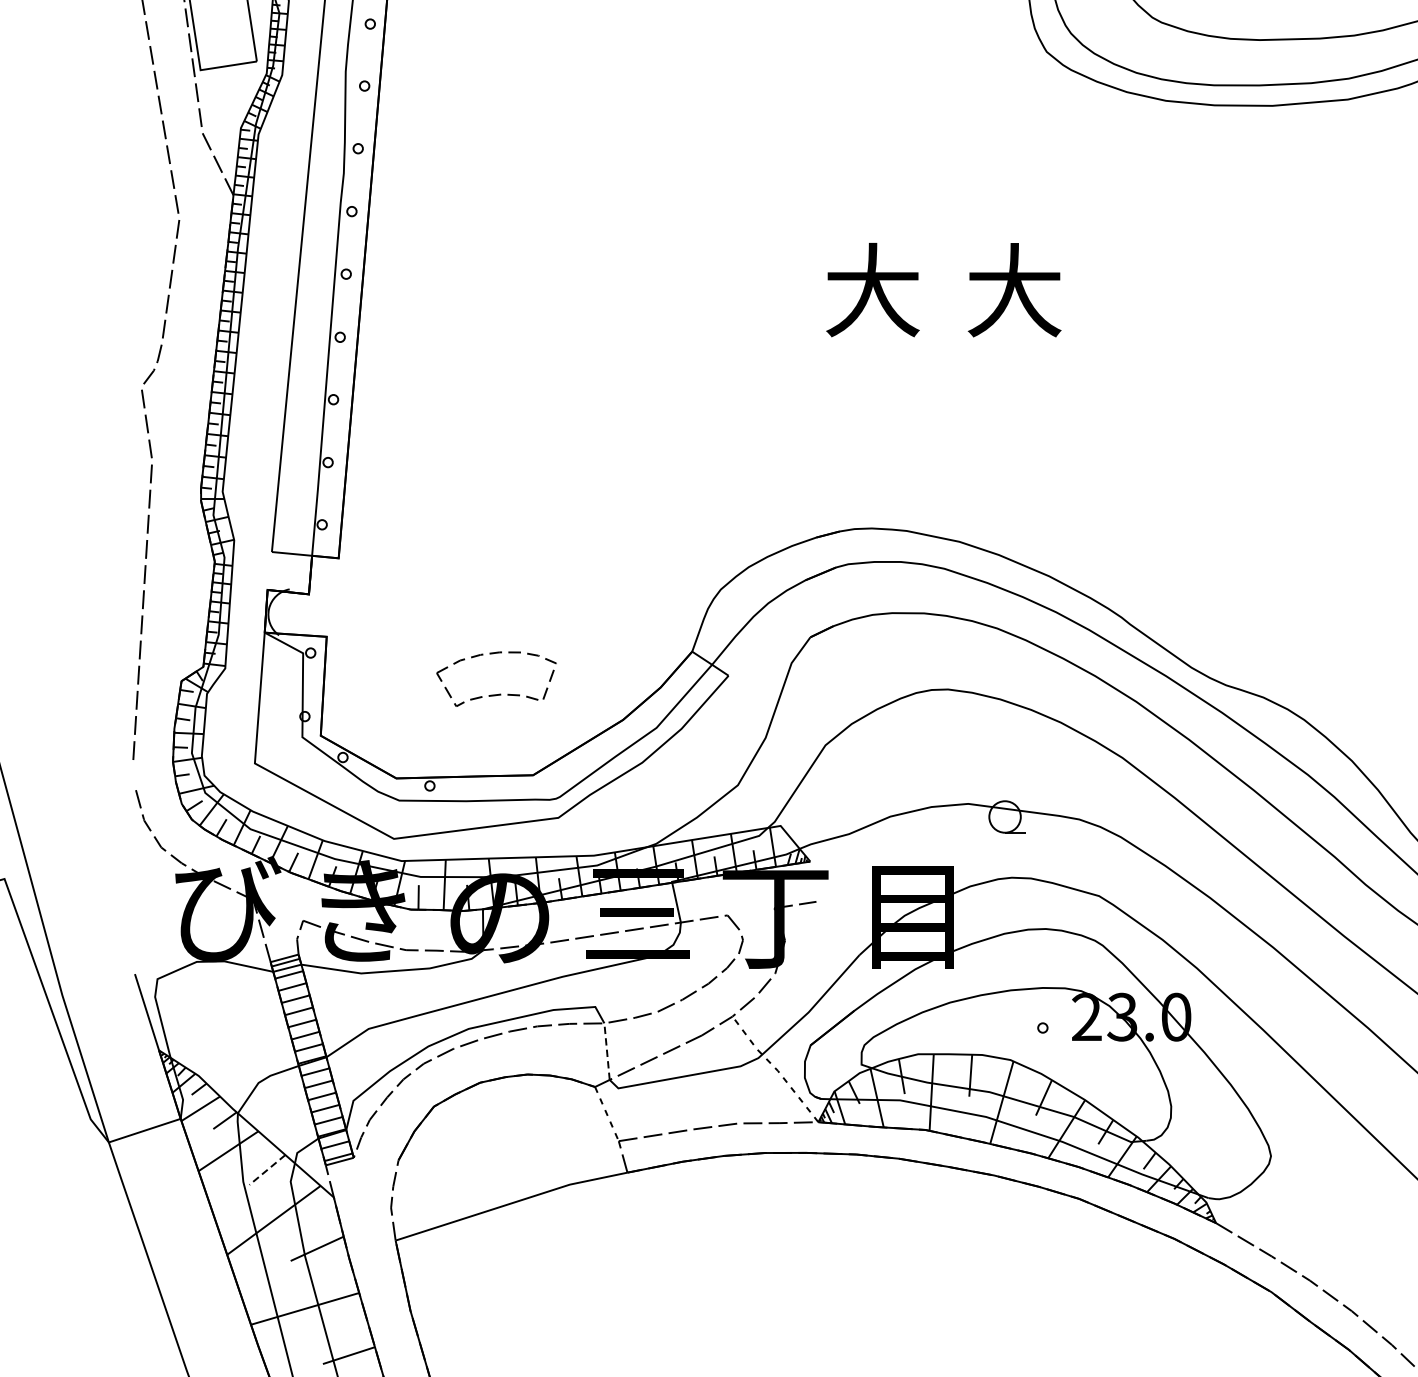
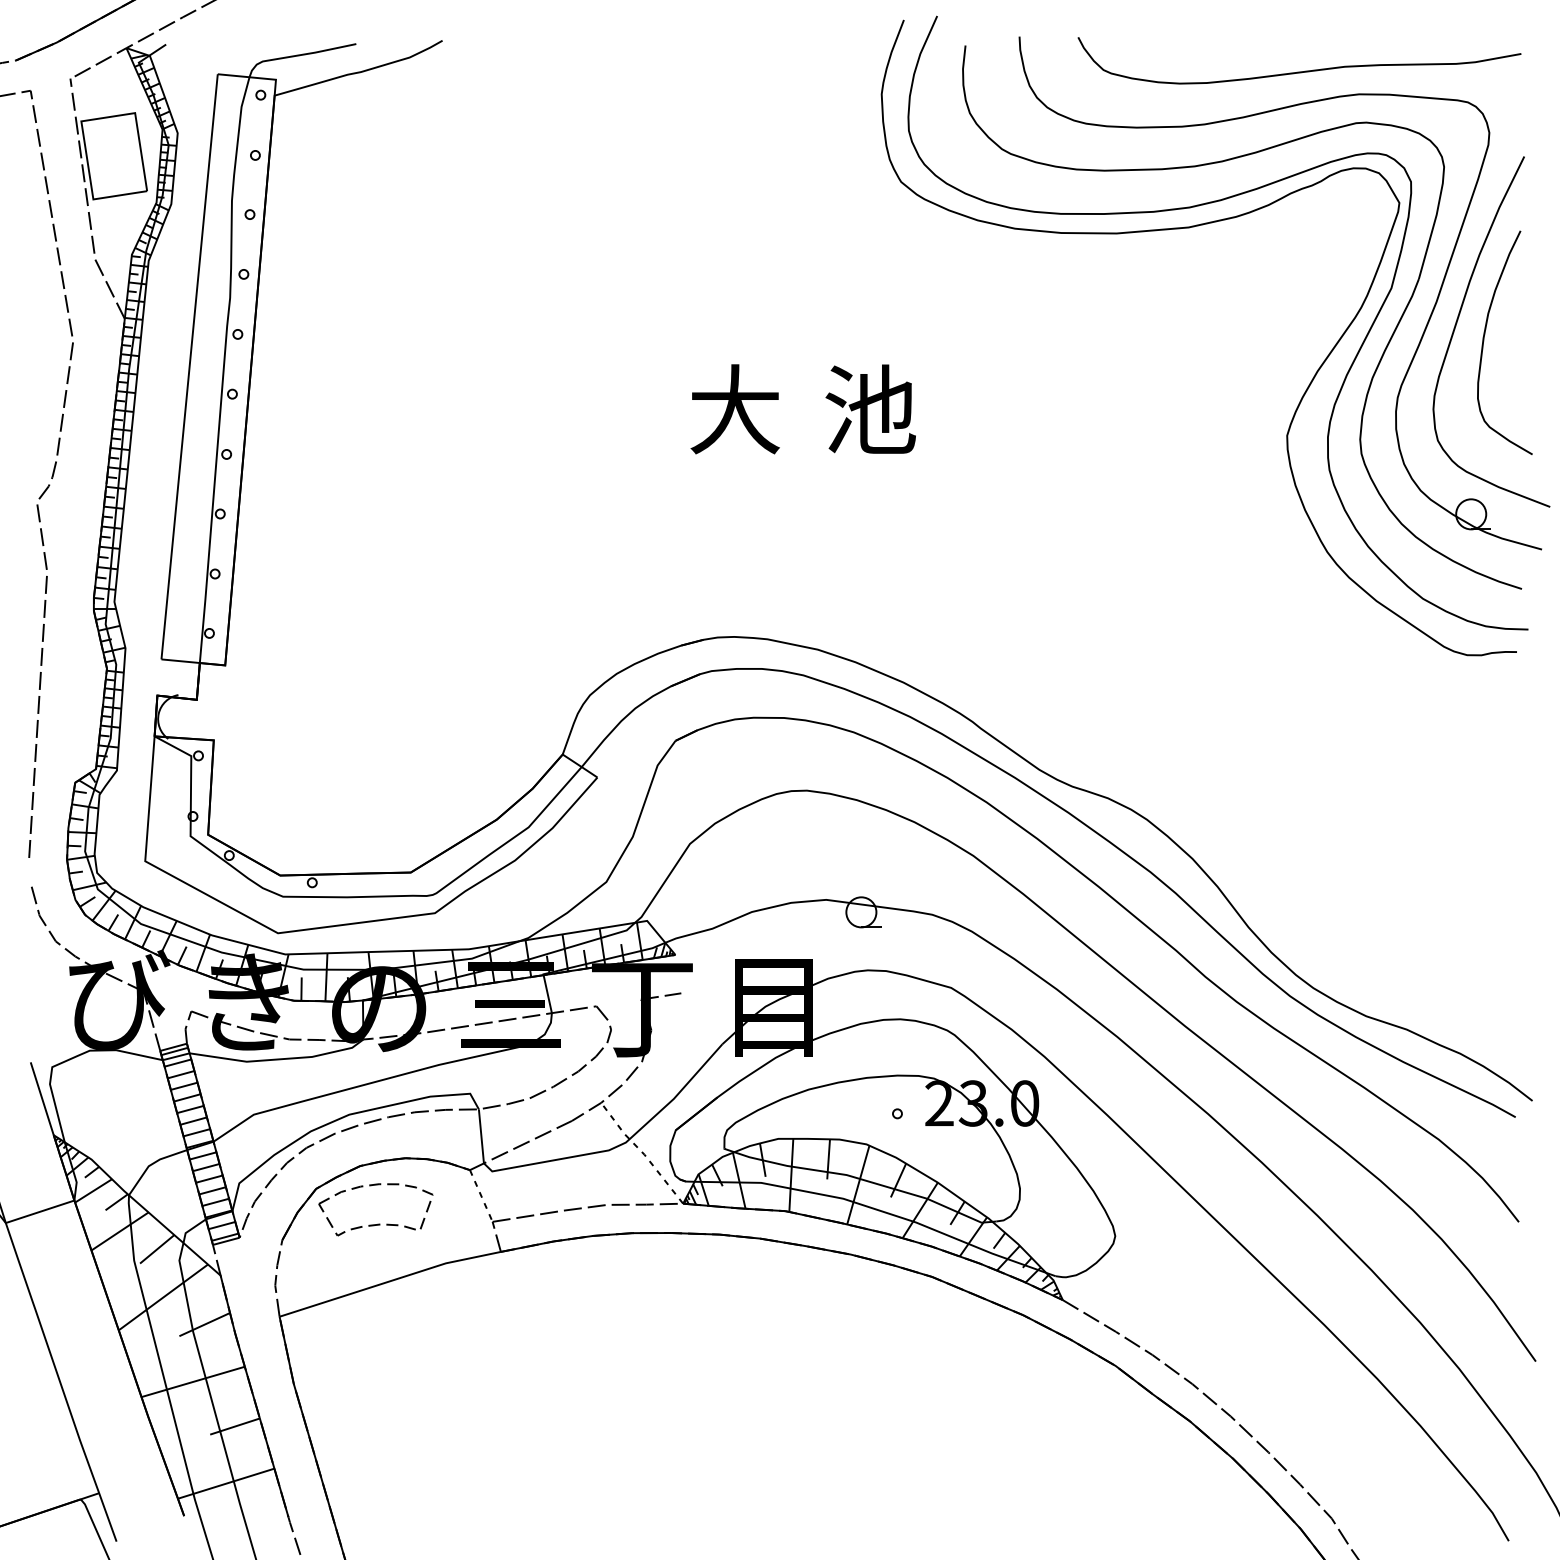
text: (1014, 290) -> (870, 409), 大 -> 池
part: (498, 693) -> (377, 1223), moved
line: (607, 1050) -> (481, 1135), dashed -> solid
line: (266, 1170) -> (156, 1249), dashed -> solid

